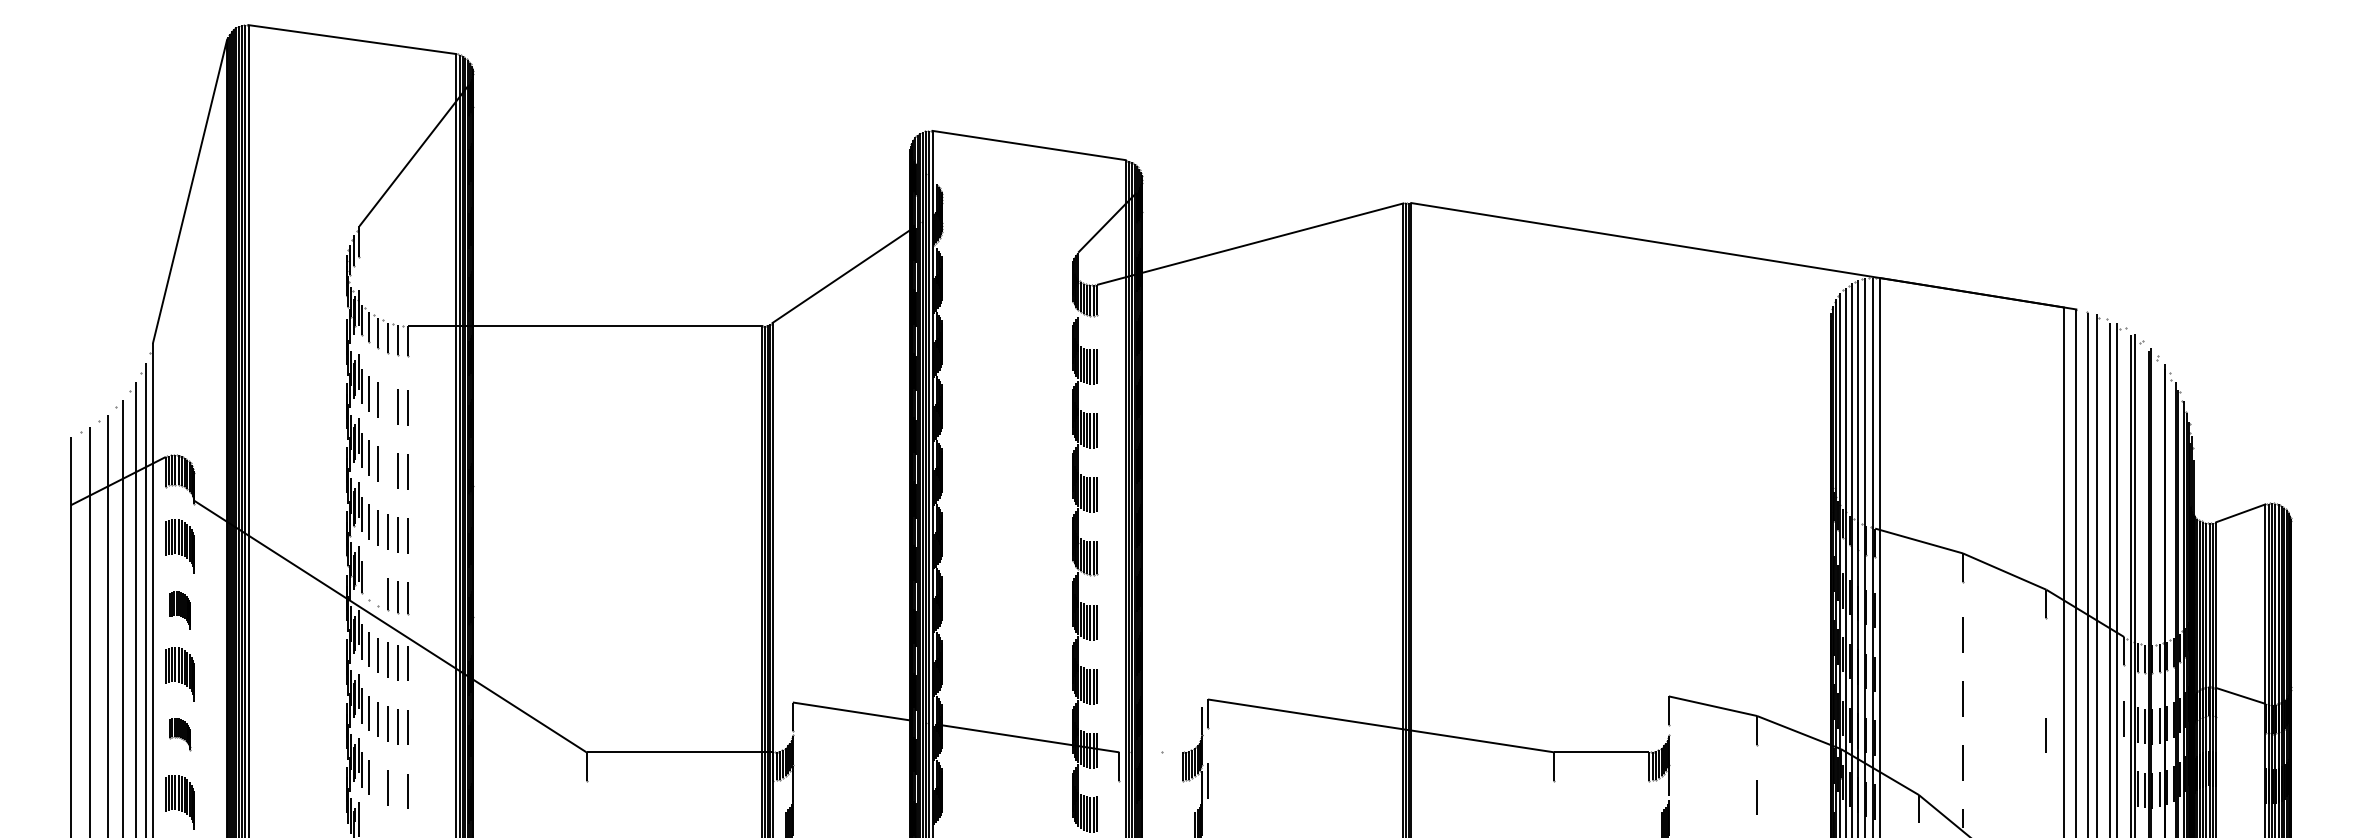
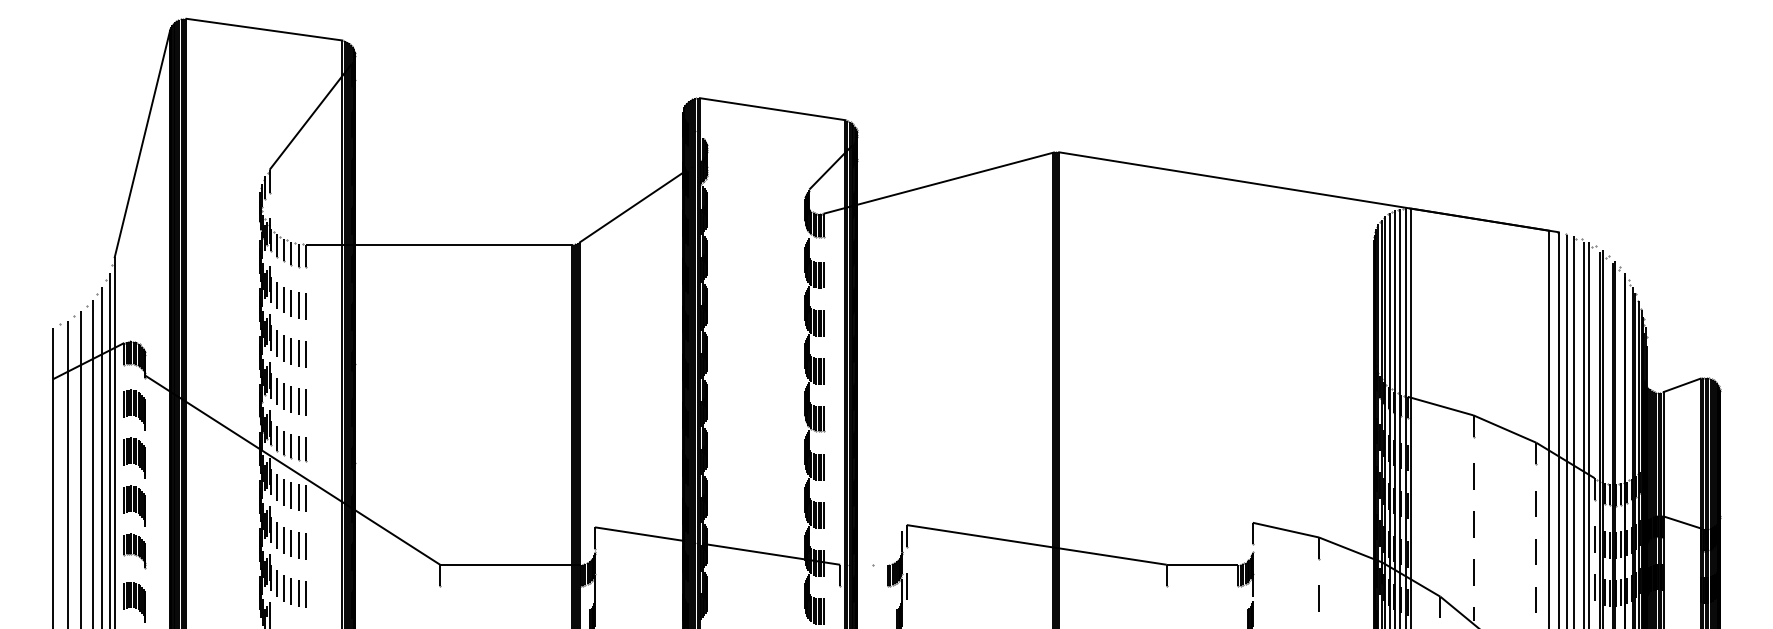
line: (387, 404) -> (290, 303), added
line: (387, 468) -> (290, 351), added
line: (369, 583) -> (277, 438), added
line: (377, 589) -> (283, 442), added
part: (179, 610) -> (134, 458), size x1.43
line: (2045, 671) -> (1535, 504), added
part: (180, 734) -> (135, 551), size x1.43
line: (2124, 782) -> (1594, 587), added
line: (377, 783) -> (283, 588), added
line: (397, 790) -> (298, 593), added
line: (2046, 799) -> (1536, 600), added

